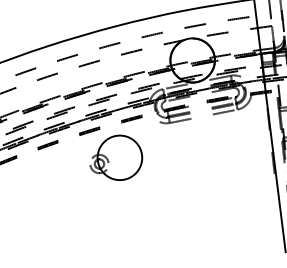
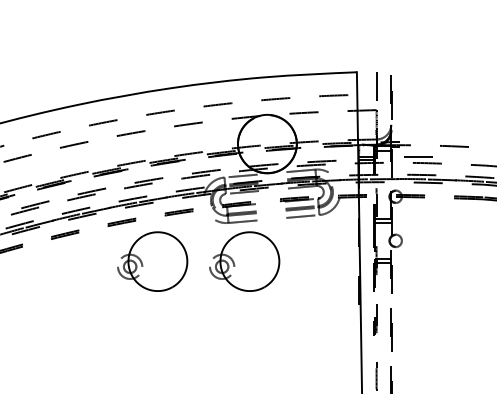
part: (185, 150) -> (244, 261), added

